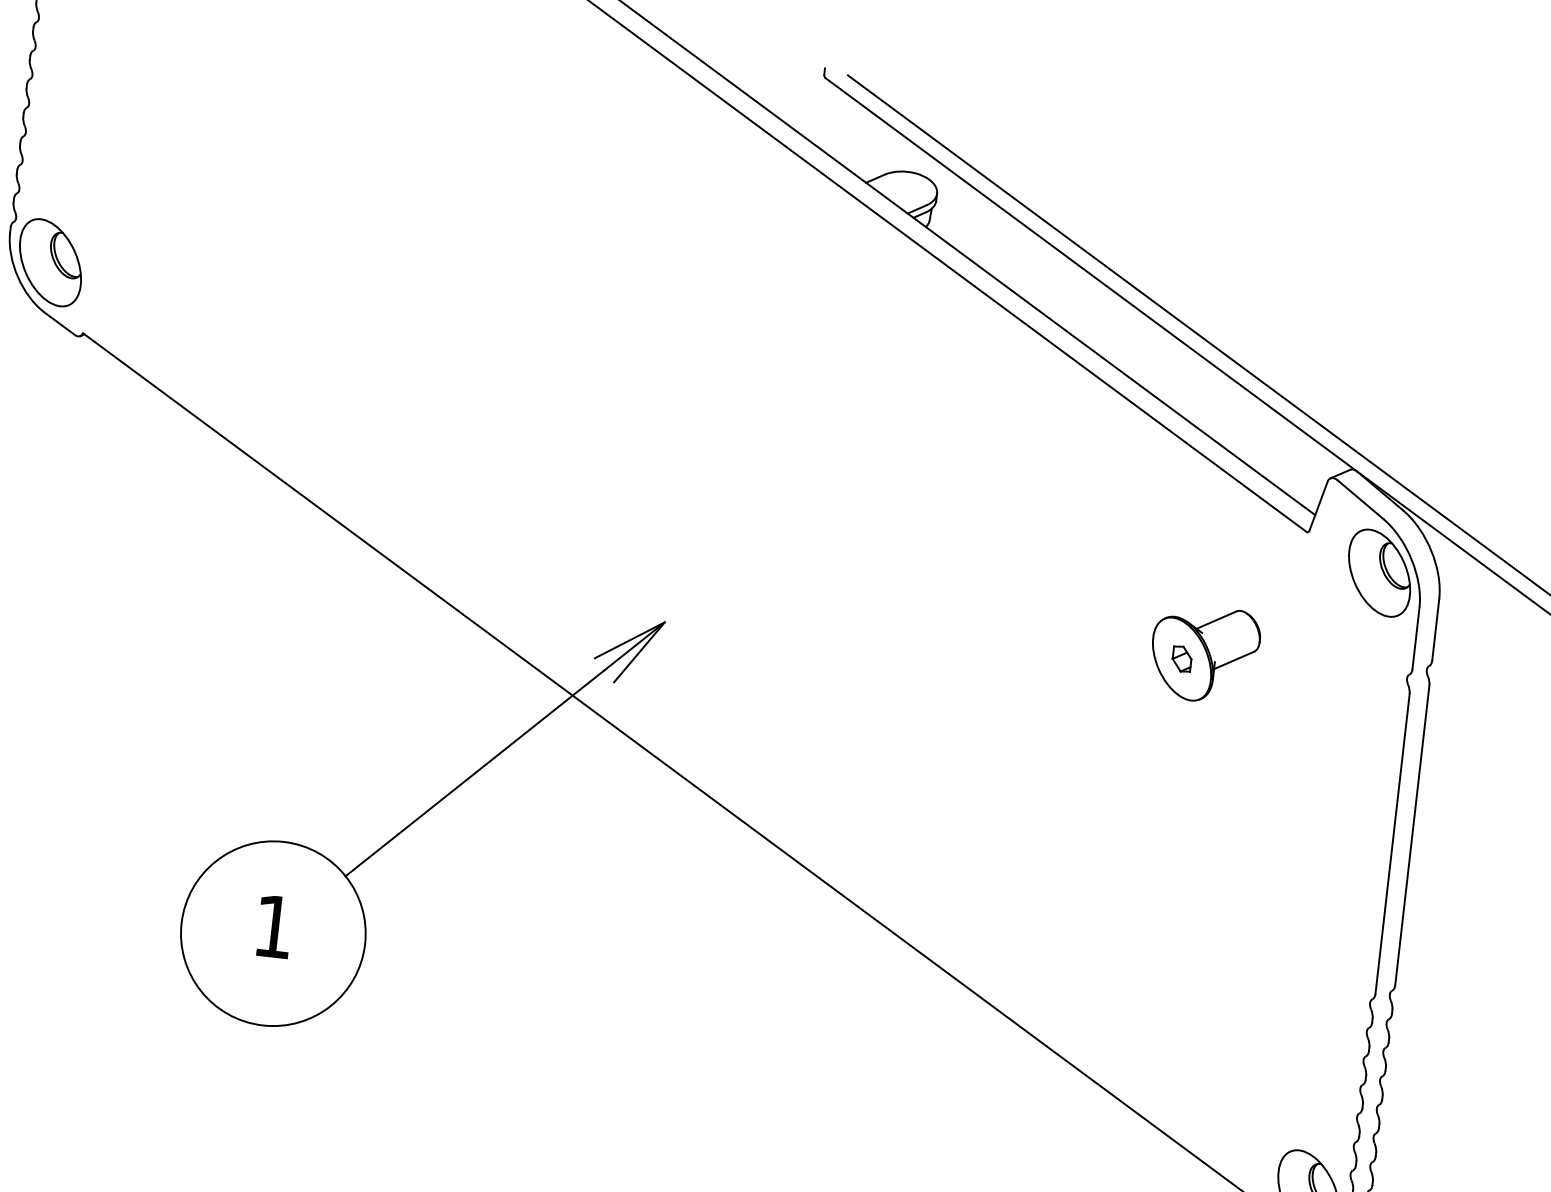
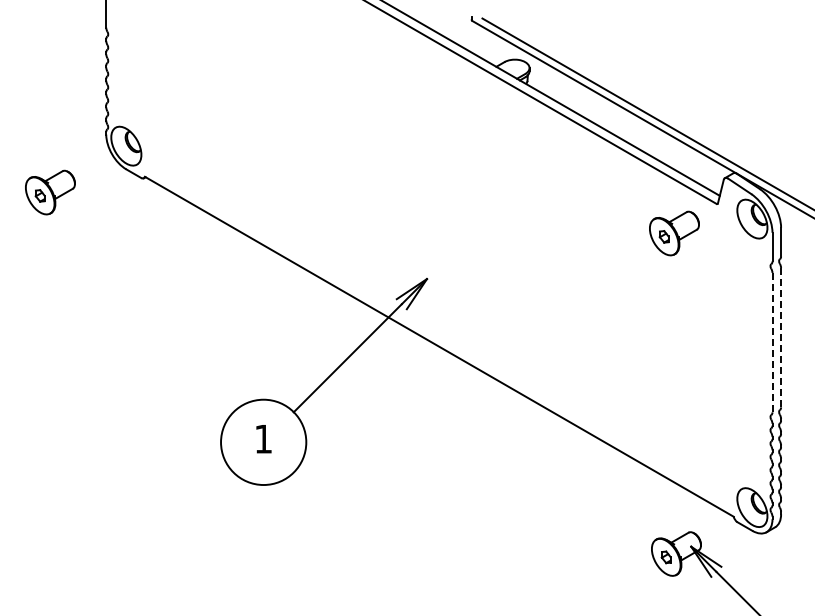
part: (1204, 654) -> (674, 233), moved
line: (1413, 835) -> (781, 337), solid -> dashed
line: (1392, 843) -> (772, 342), solid -> dashed

